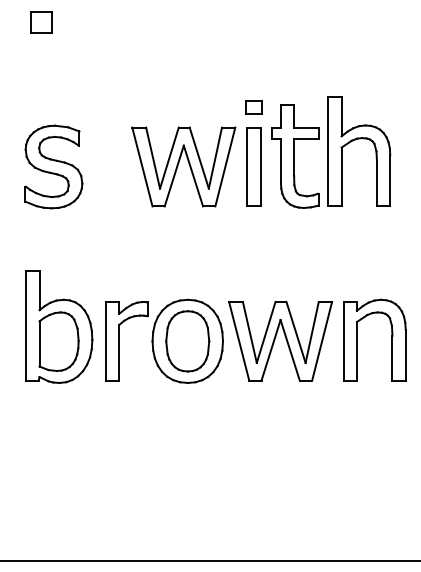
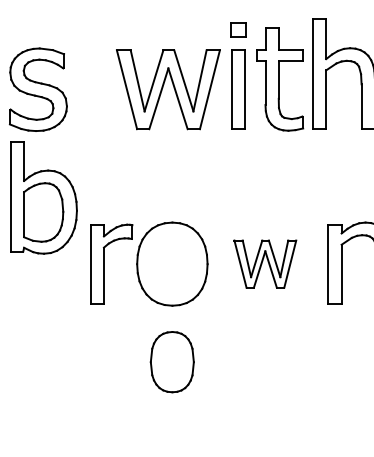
part: (59, 326) -> (44, 197), moved
part: (187, 341) -> (172, 362), moved
part: (280, 341) -> (265, 264), size x0.6

